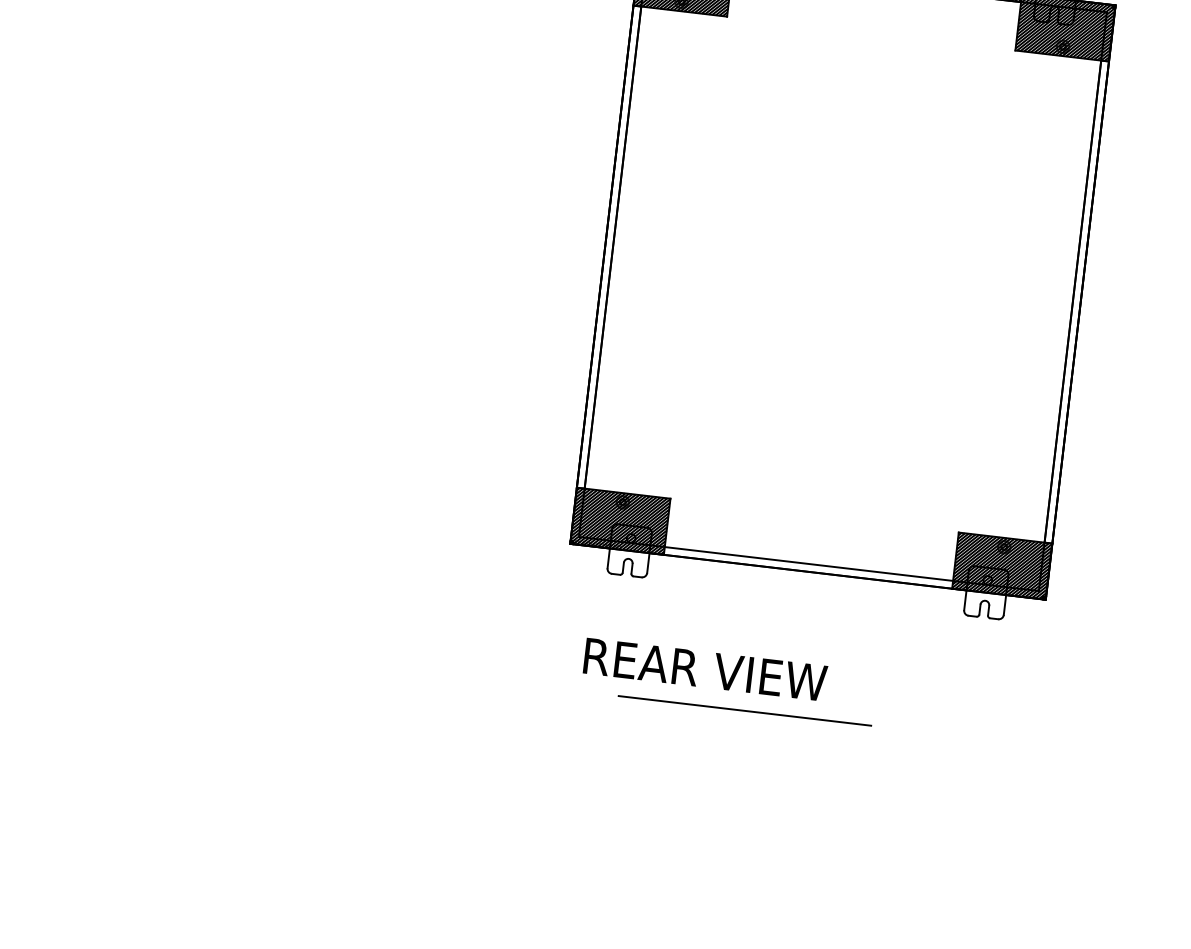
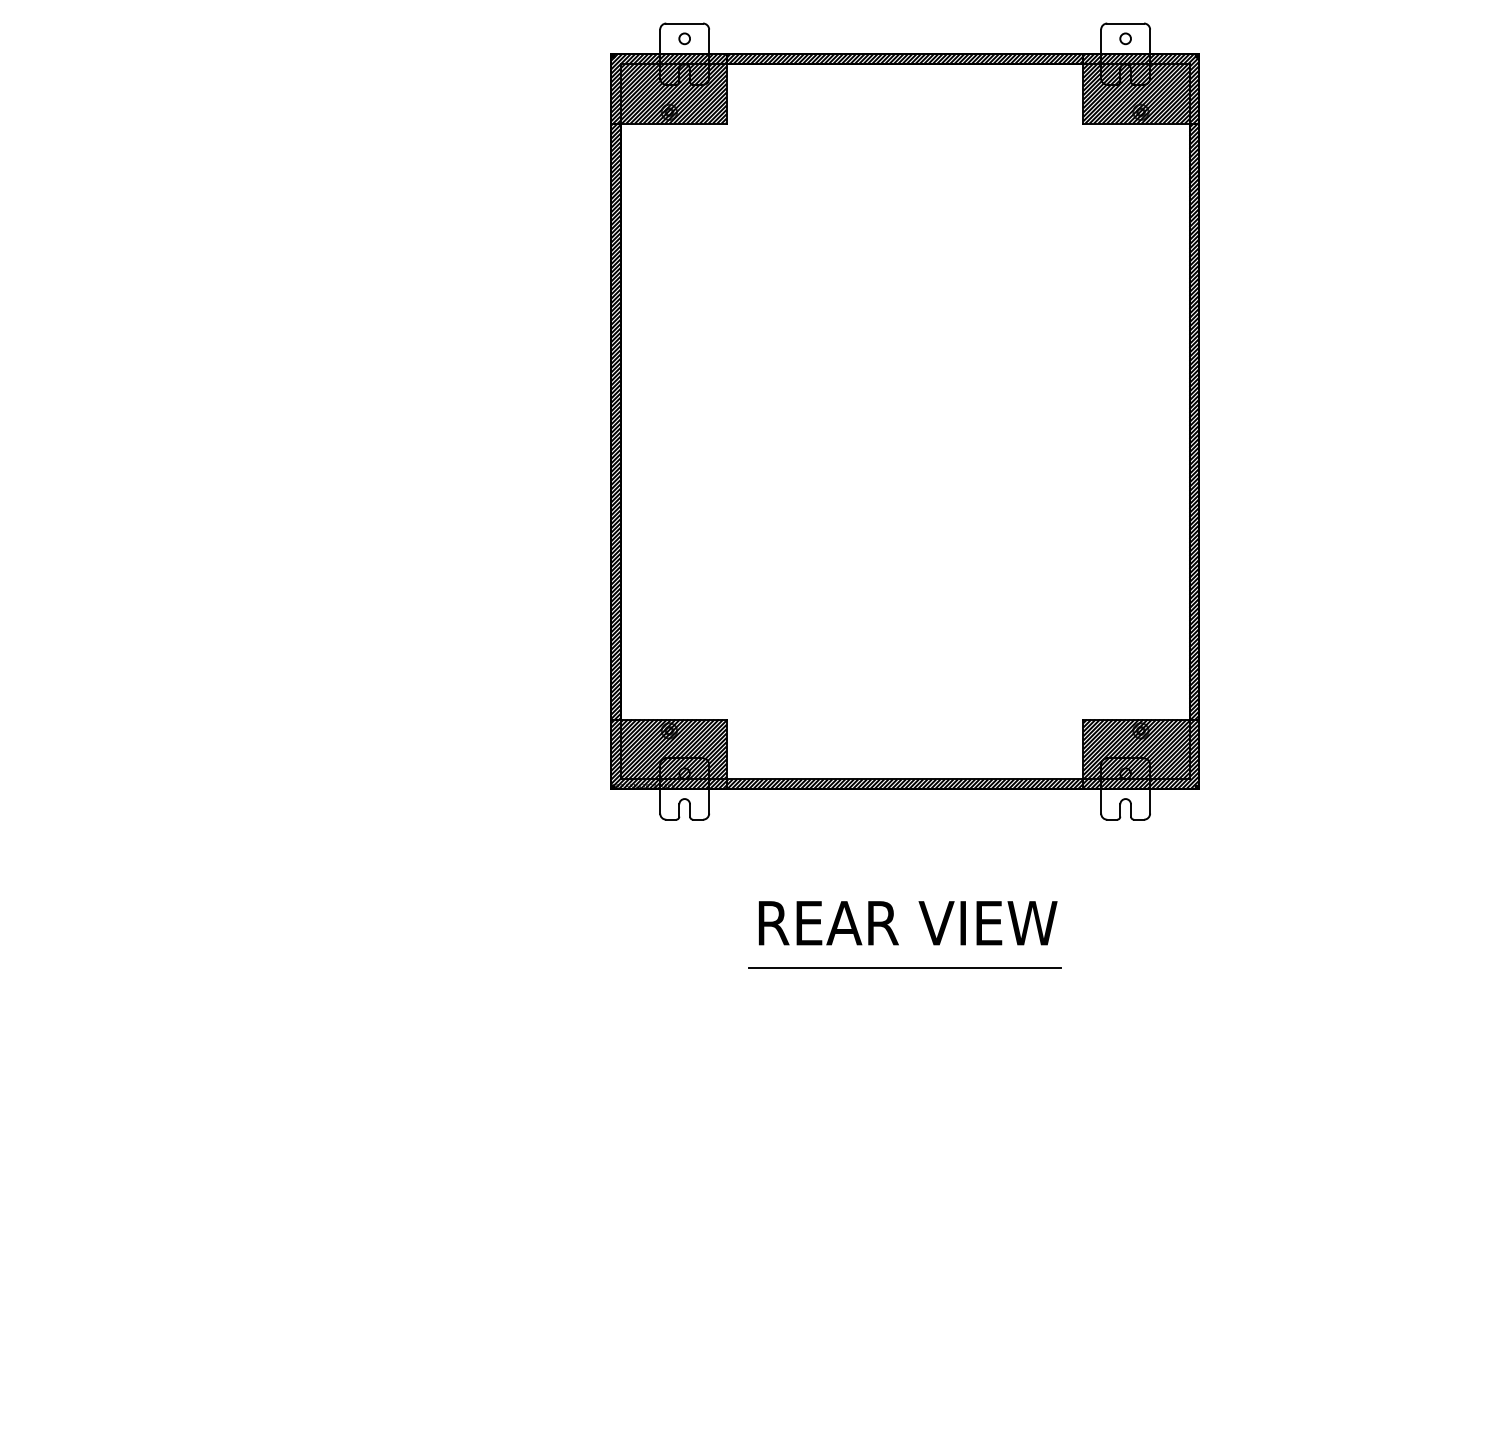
hatch: (608, 246) -> (615, 421), added
hatch: (1076, 302) -> (1194, 421), added
hatch: (807, 568) -> (904, 784), added
text: (705, 669) -> (908, 923), moved
line: (744, 710) -> (904, 967), moved

